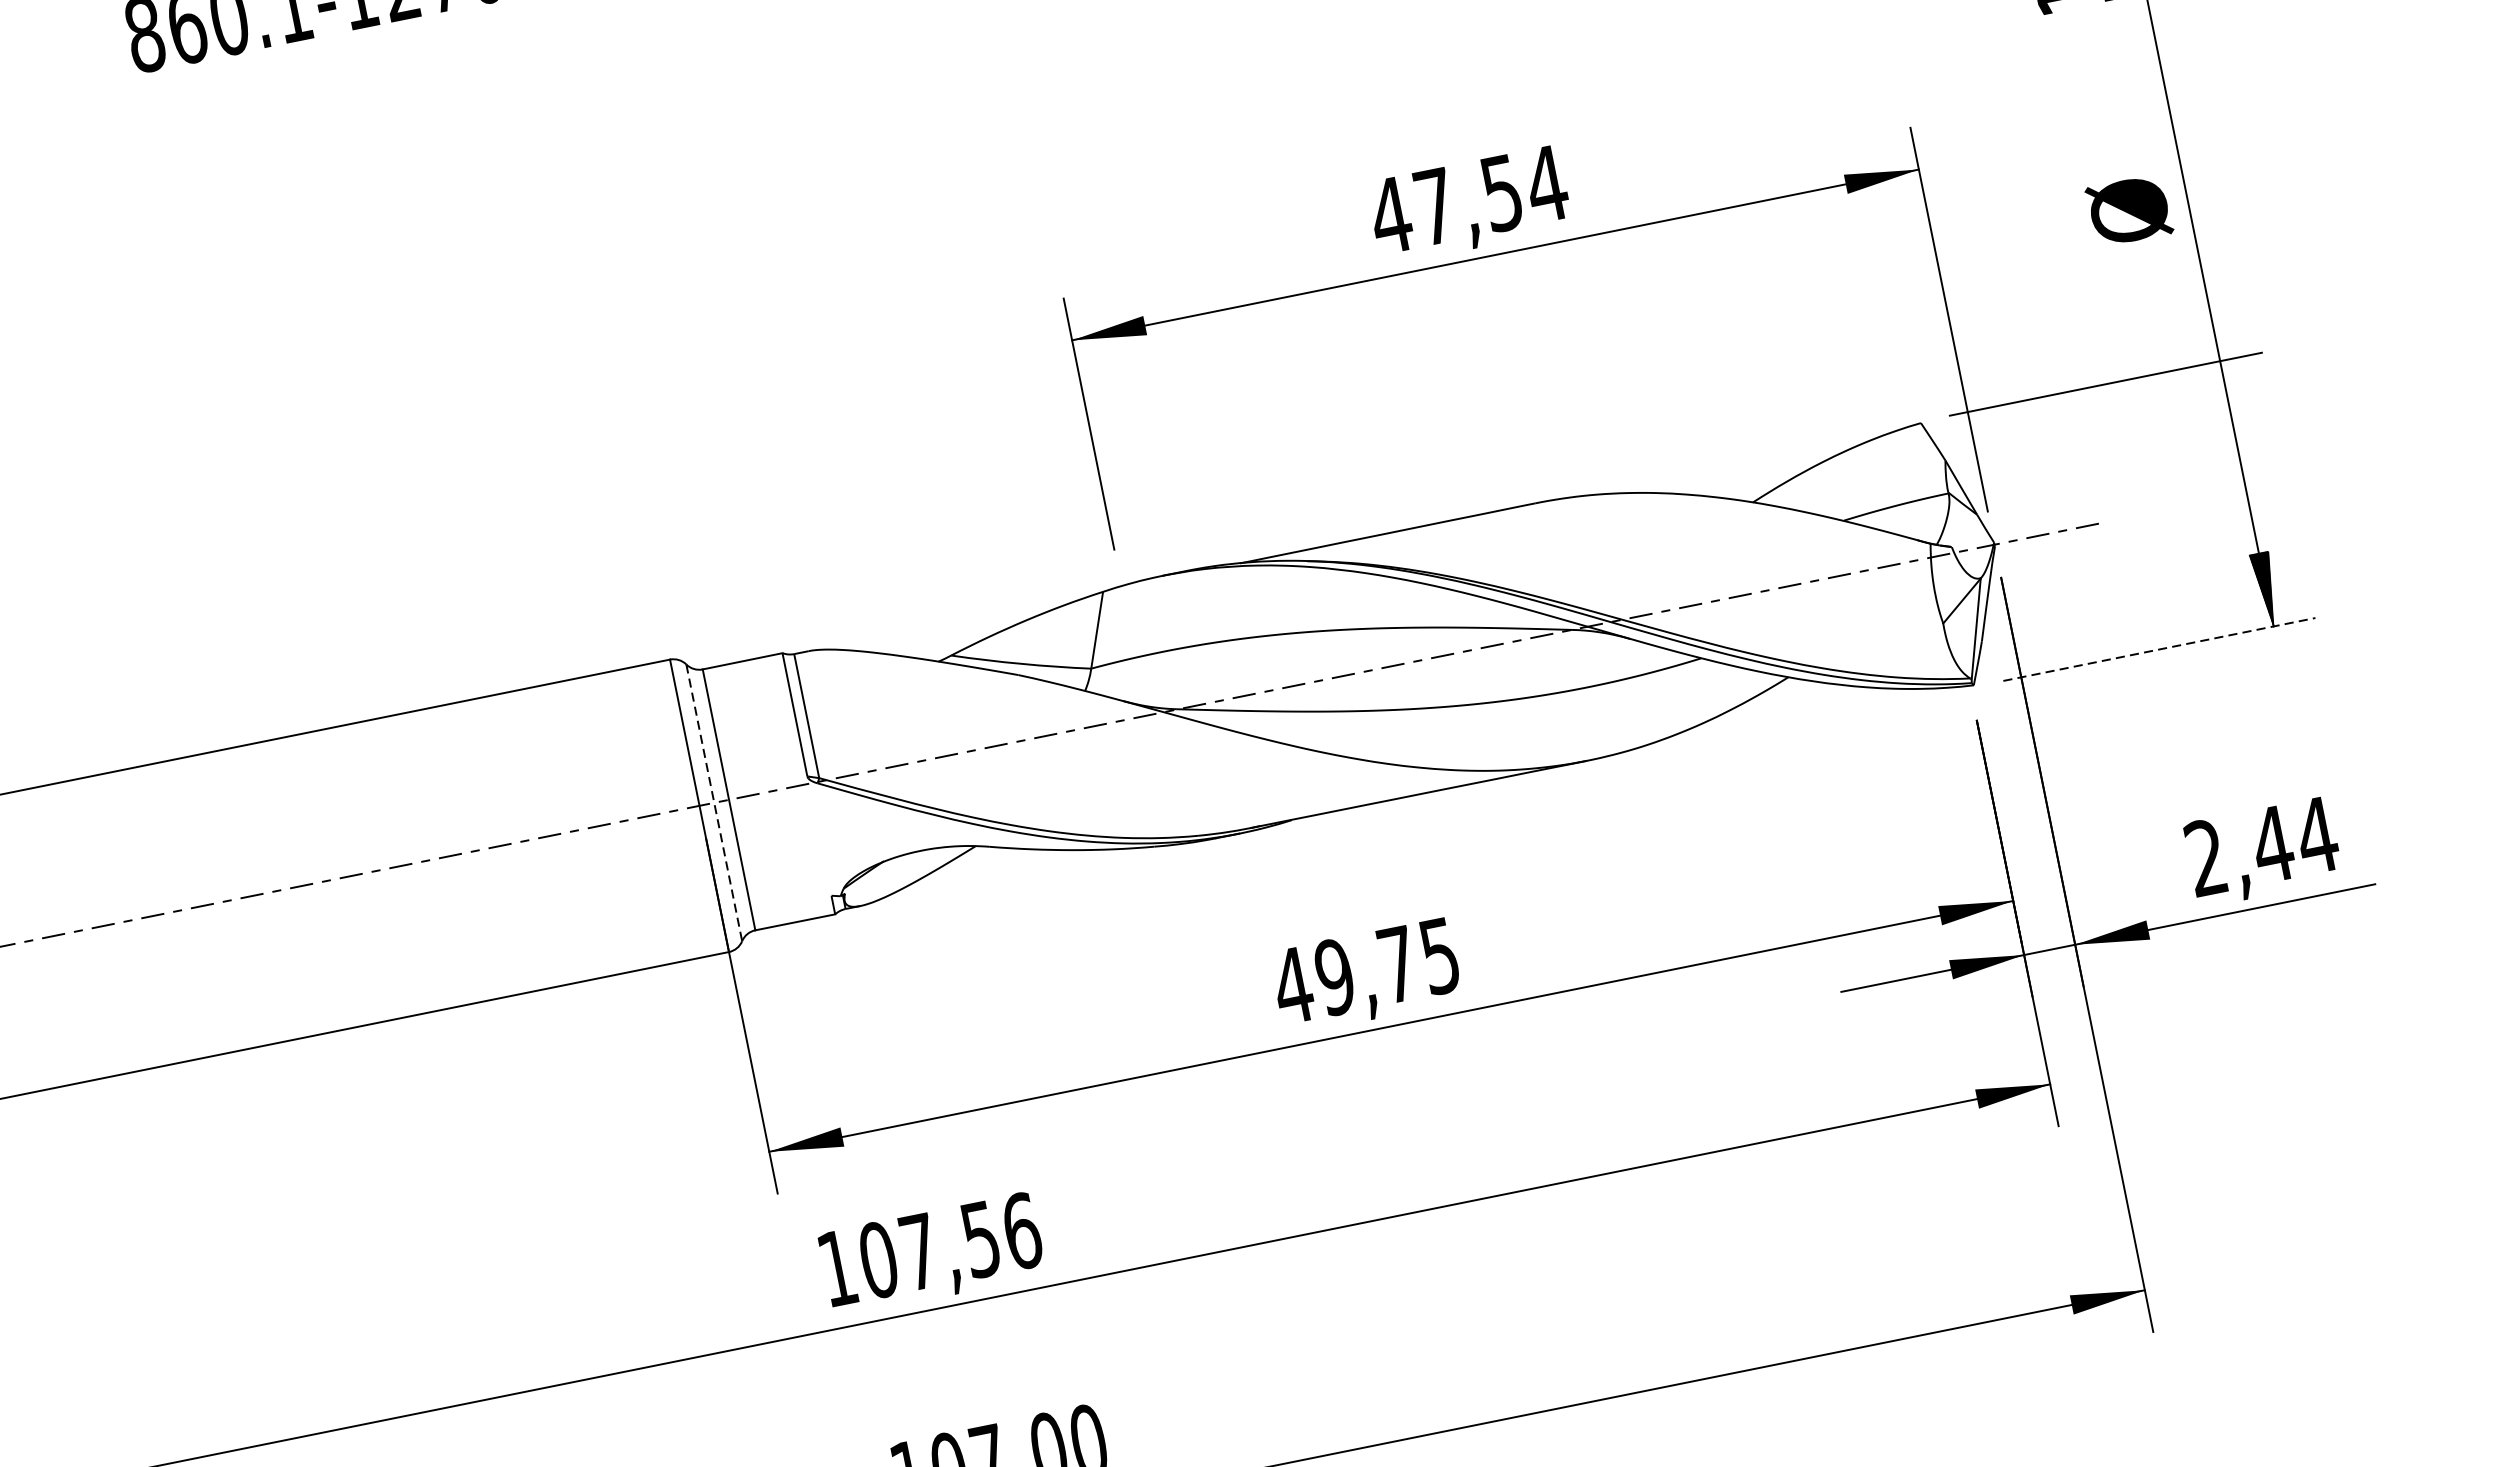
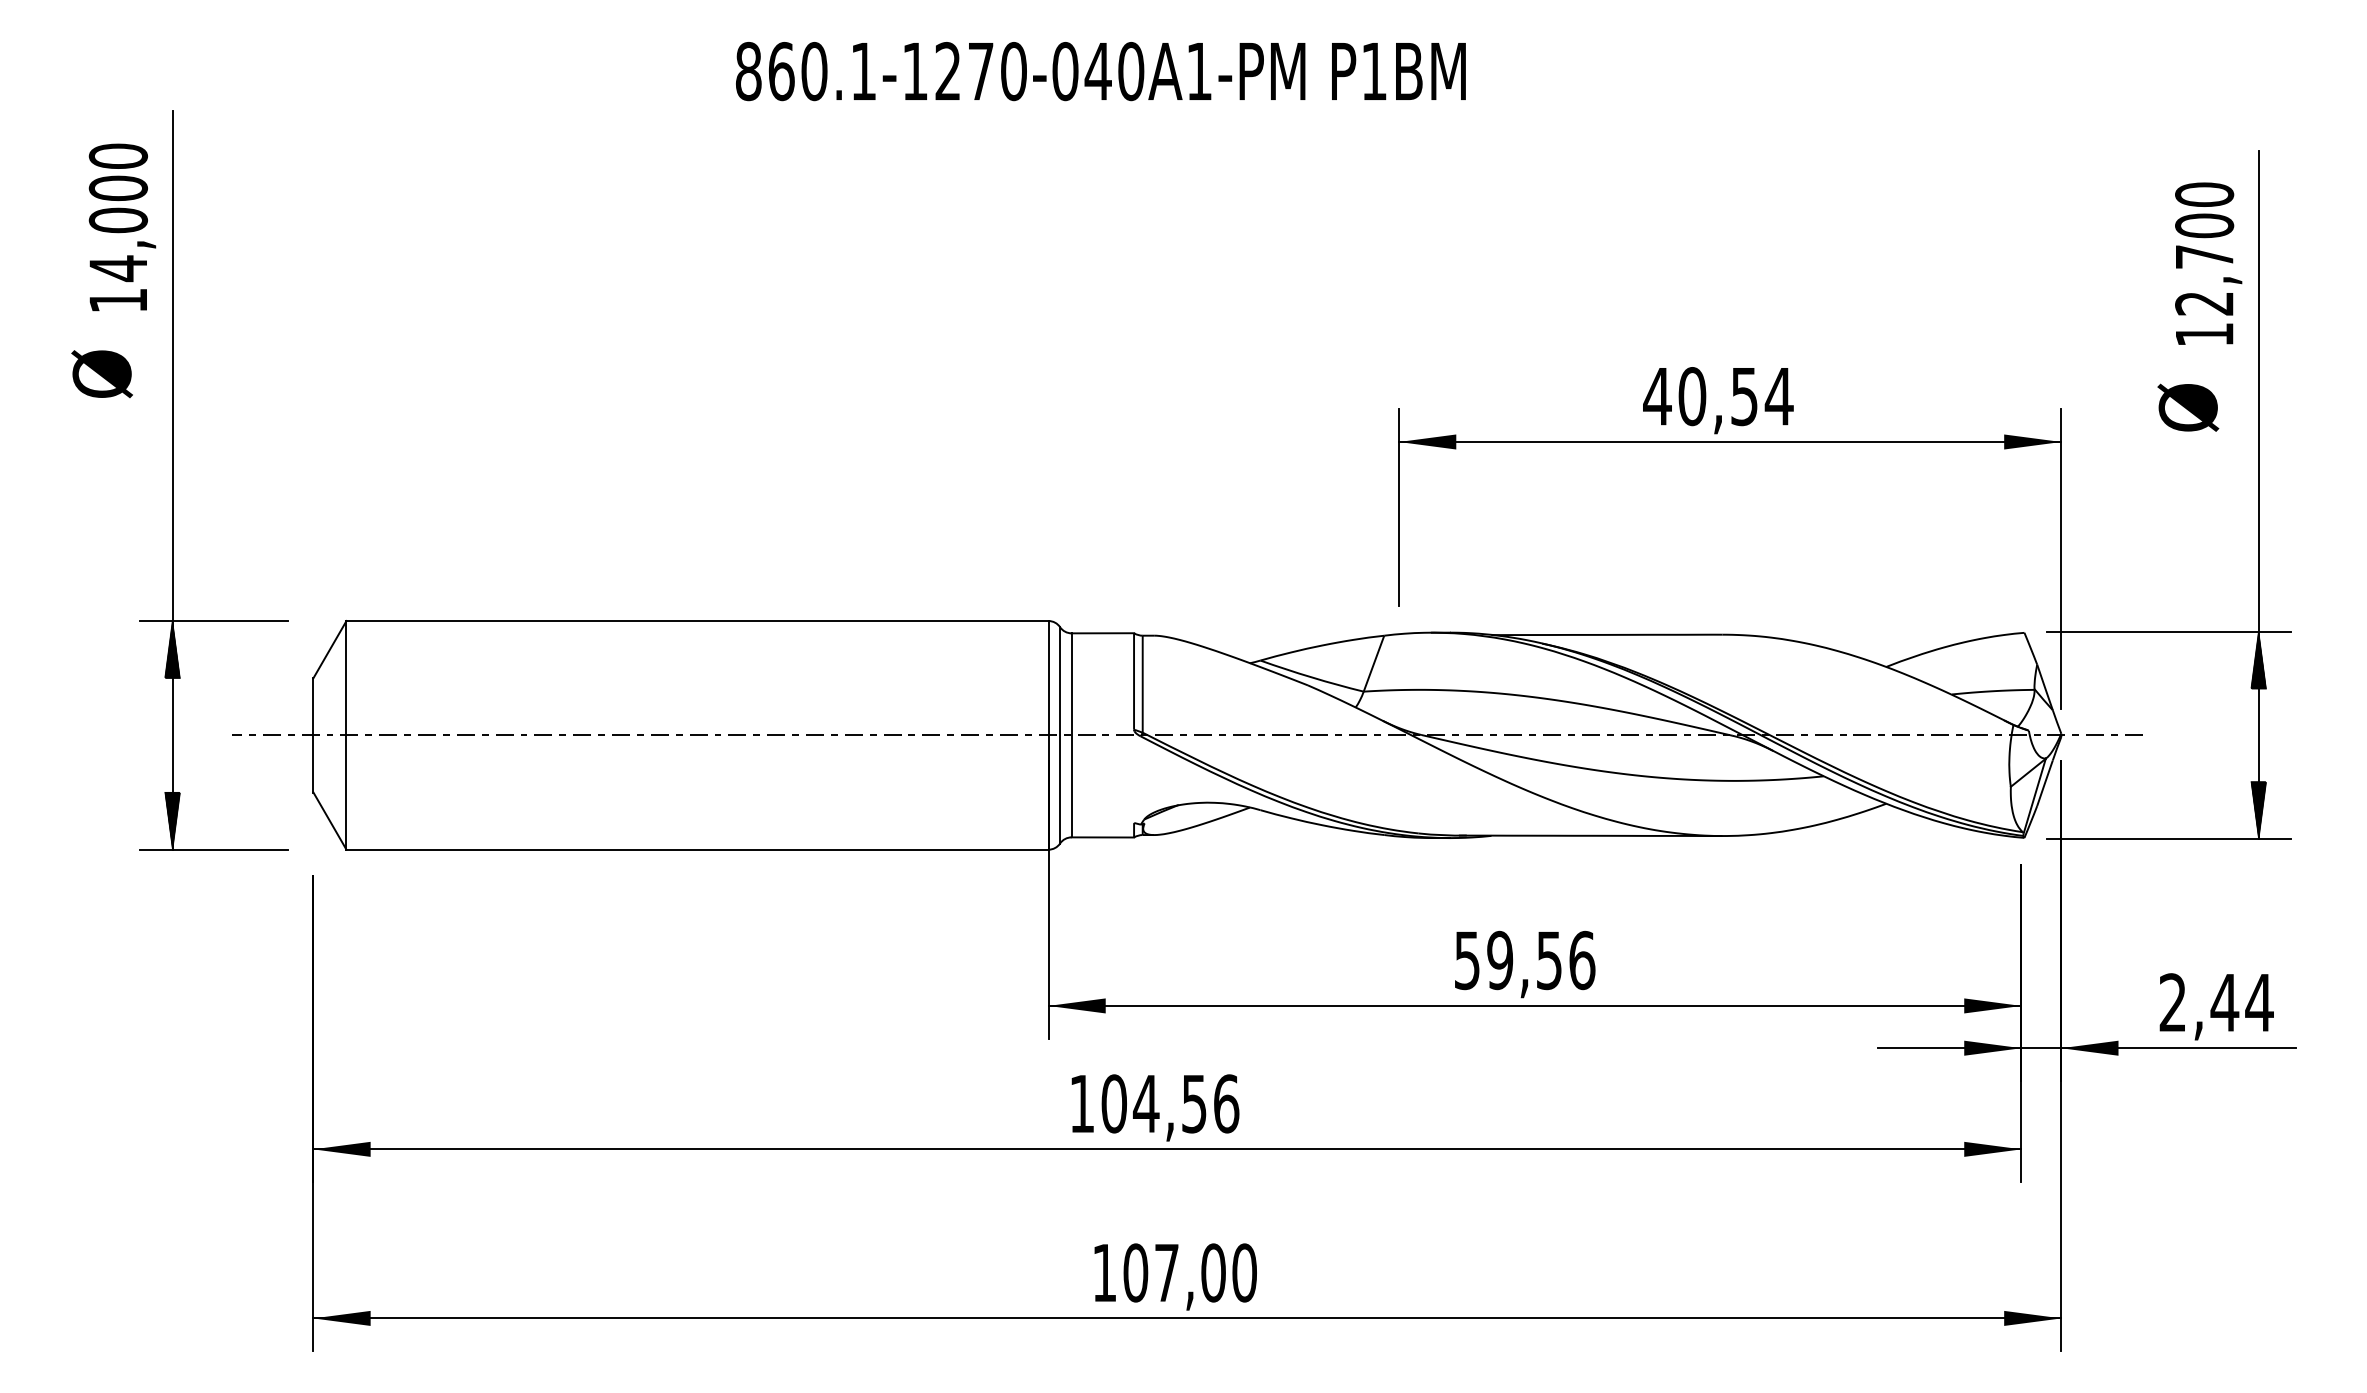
text: (1435, 206) -> (1692, 396), 47,54 -> 40,54
text: (2129, 210) -> (2188, 407), moved
hatch: (2227, 398) -> (2258, 660), added
line: (2159, 649) -> (2169, 839), dashed -> solid
line: (714, 802) -> (1060, 735), dashed -> solid
text: (1366, 970) -> (1524, 960), 49,75 -> 59,56
text: (918, 1251) -> (1145, 1103), 107,56 -> 104,56

